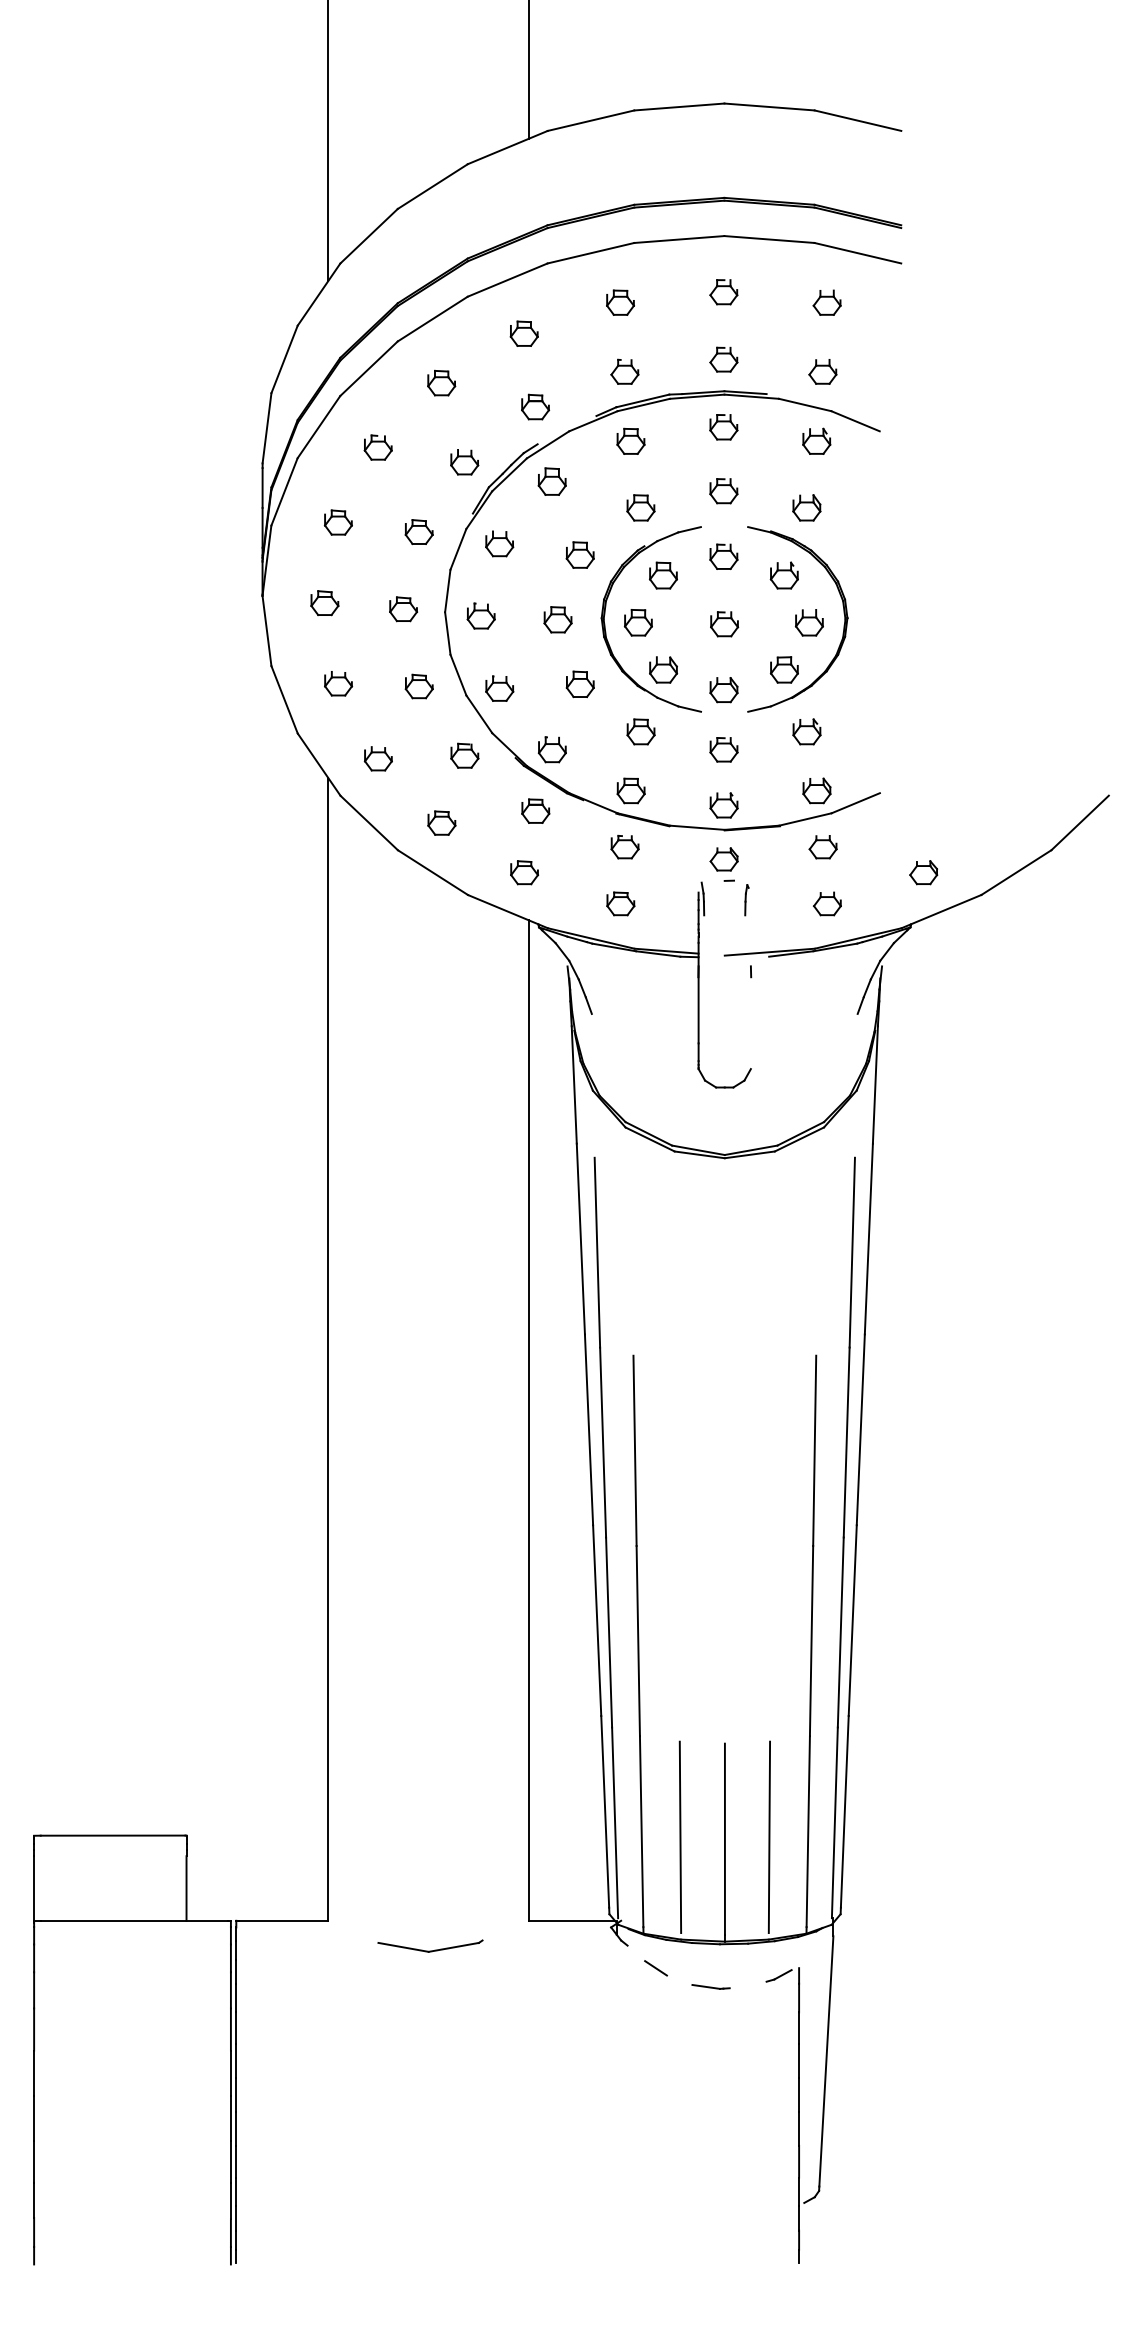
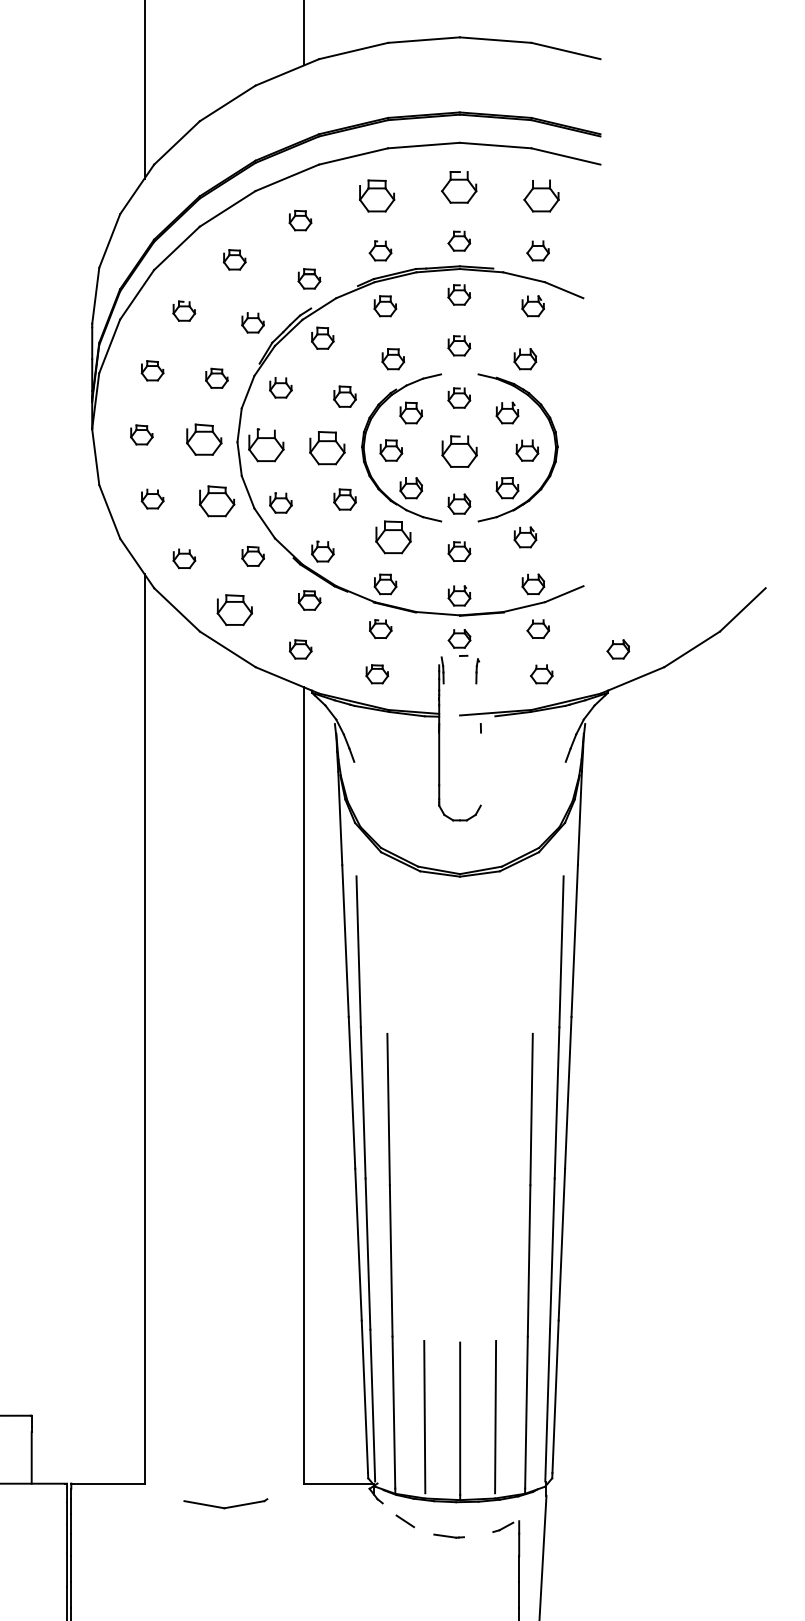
part: (723, 292) -> (459, 187), size x1.6
part: (620, 302) -> (377, 195), size x1.6
part: (826, 302) -> (540, 195), size x1.6
part: (403, 609) -> (204, 440), size x1.6
part: (480, 615) -> (265, 444), size x1.6
part: (557, 619) -> (326, 447), size x1.6
part: (724, 624) -> (459, 451), size x1.6
part: (418, 686) -> (216, 501), size x1.6
part: (640, 731) -> (392, 537), size x1.6
part: (441, 822) -> (234, 609), size x1.6

